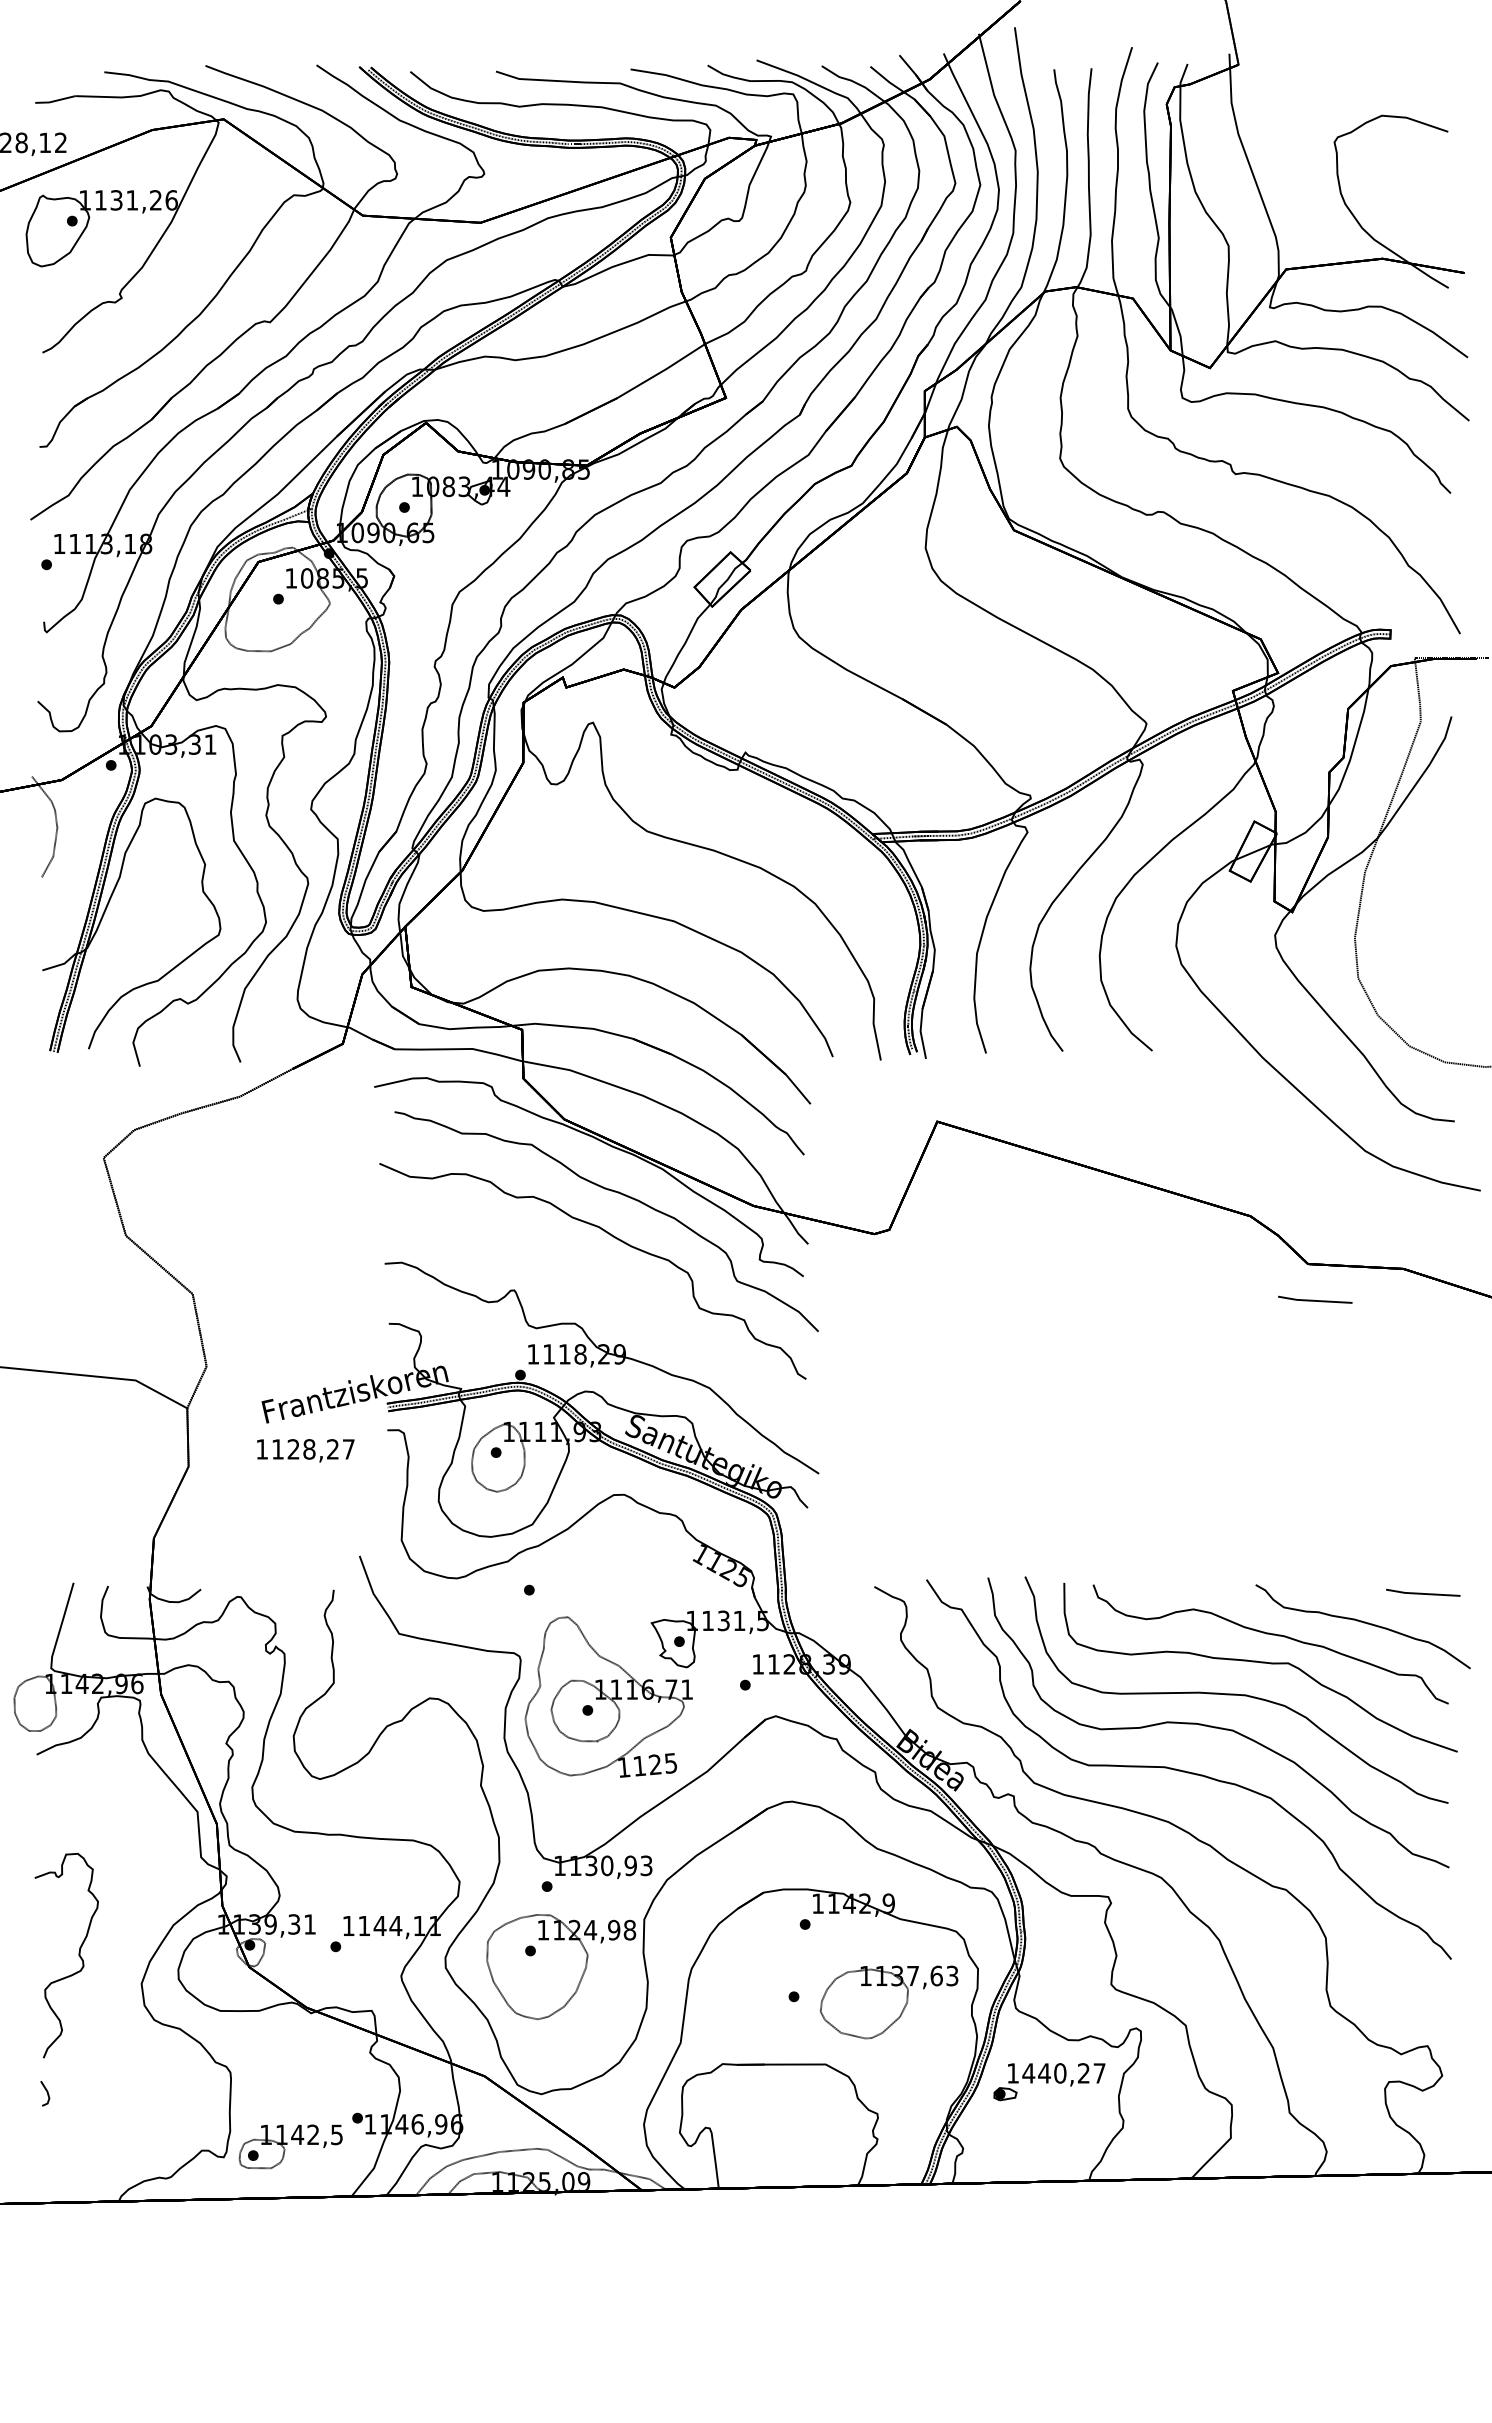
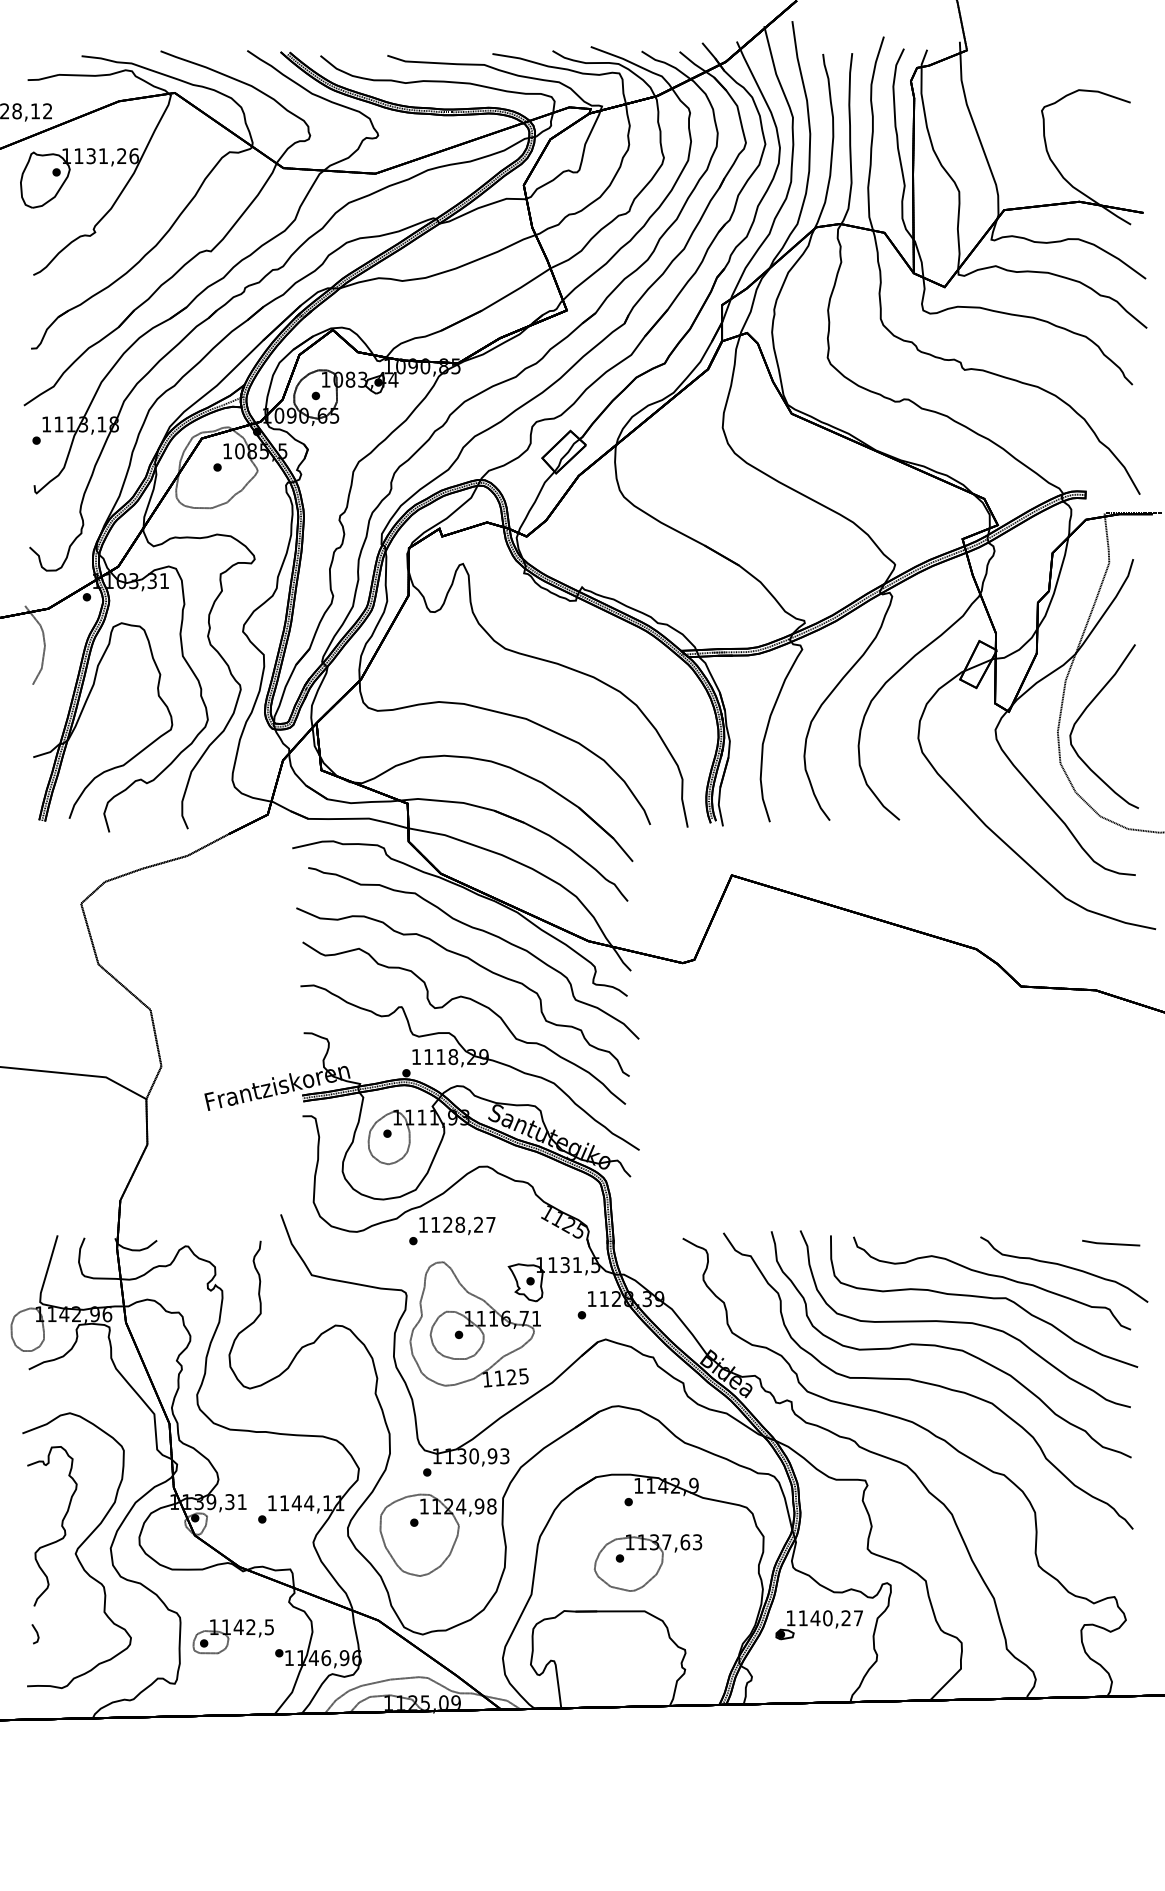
curve: (1388, 913) -> (1084, 712), added
curve: (608, 1284) -> (475, 1002), added
line: (1315, 1300) -> (1027, 1014), removed
text: (305, 1450) -> (457, 1225), moved
curve: (98, 1986) -> (77, 1550), added
part: (888, 2002) -> (647, 1562), moved
text: (1028, 2073) -> (803, 1618), 1440,27 -> 1140,27
part: (290, 2146) -> (233, 1636), moved

